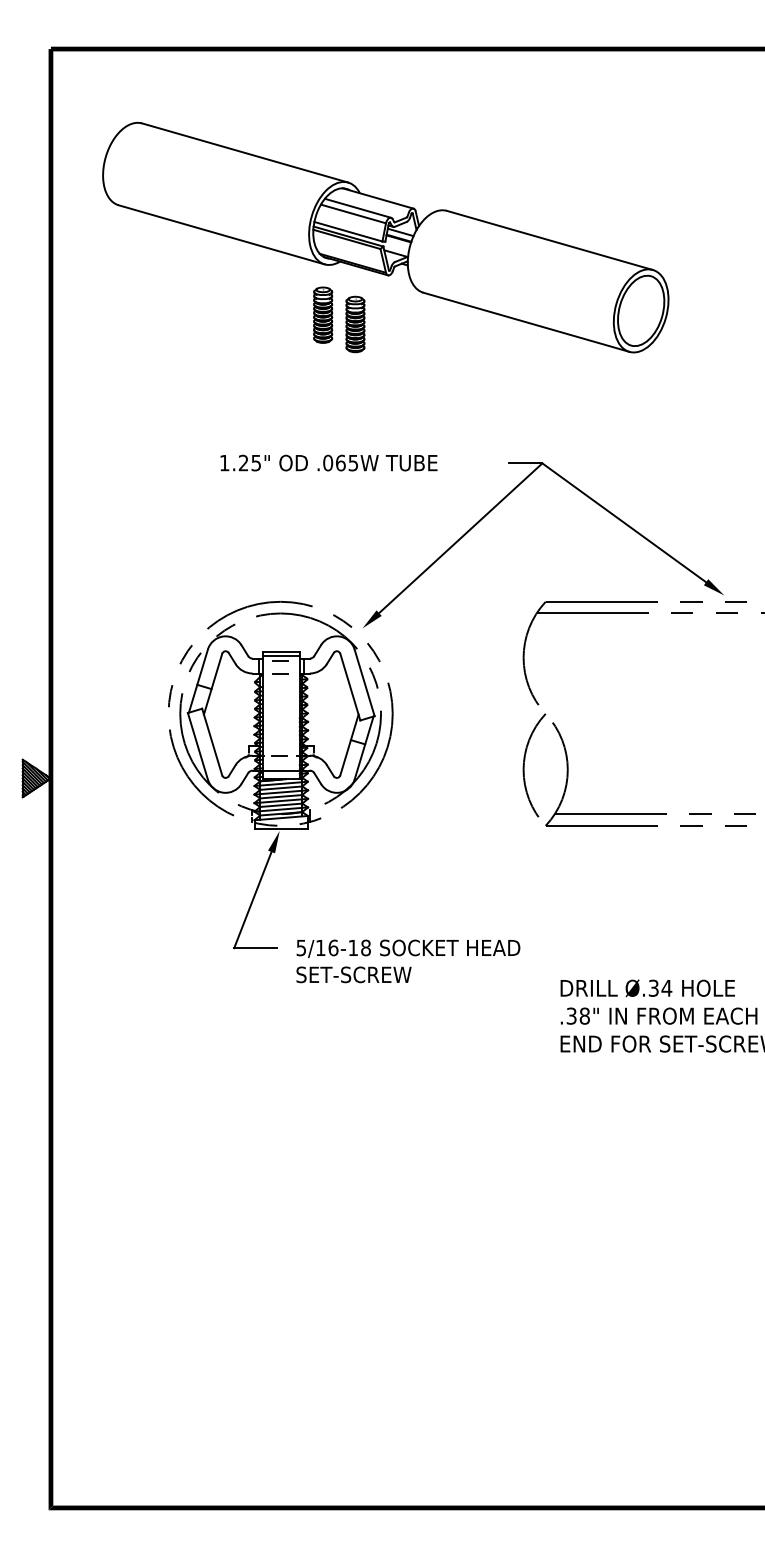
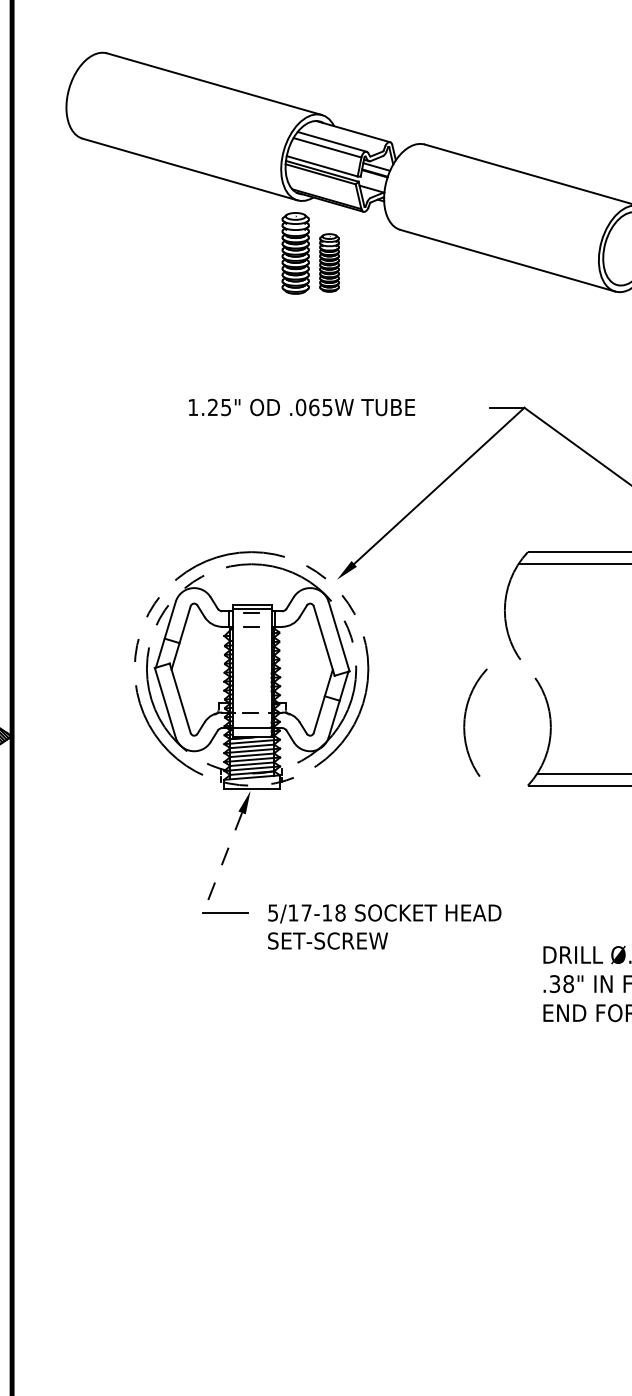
part: (323, 314) -> (296, 252), size x1.4
arc: (524, 765) -> (465, 722), moved
line: (252, 900) -> (222, 863), solid -> dashed
text: (333, 947) -> (306, 912), 5/16-18 -> 5/17-18

